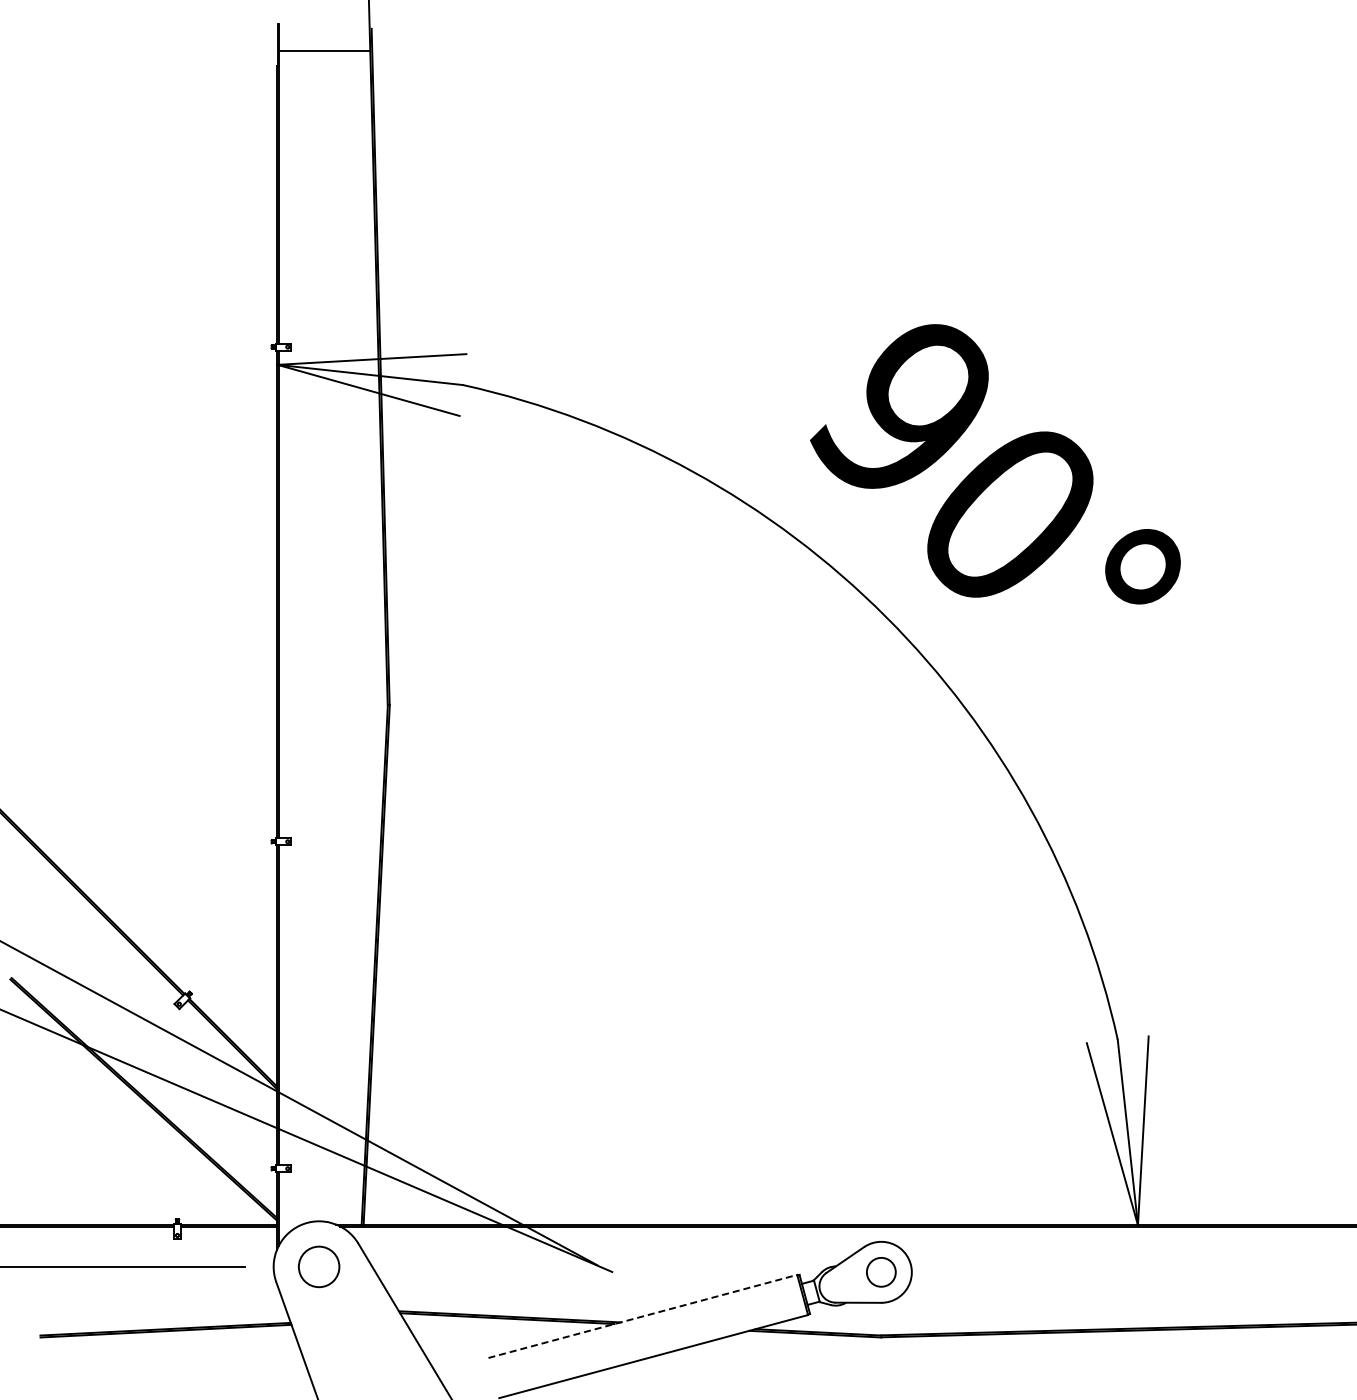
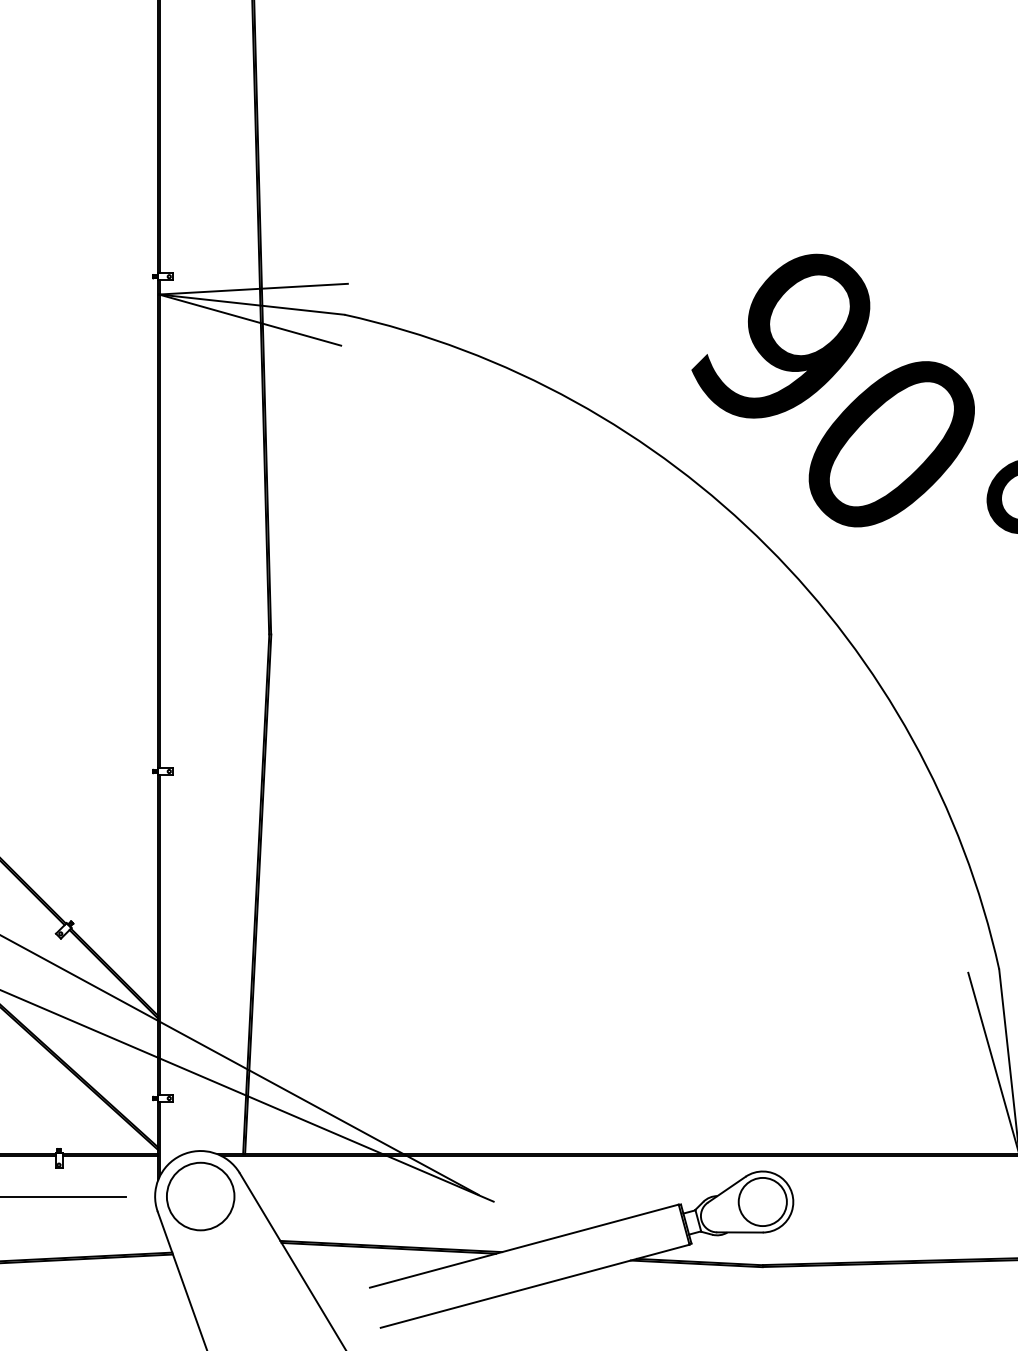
circle: (318, 1266) -> (199, 1196), size x1.67
circle: (881, 1272) -> (762, 1202), size x1.67
line: (642, 1316) -> (523, 1246), dashed -> solid

